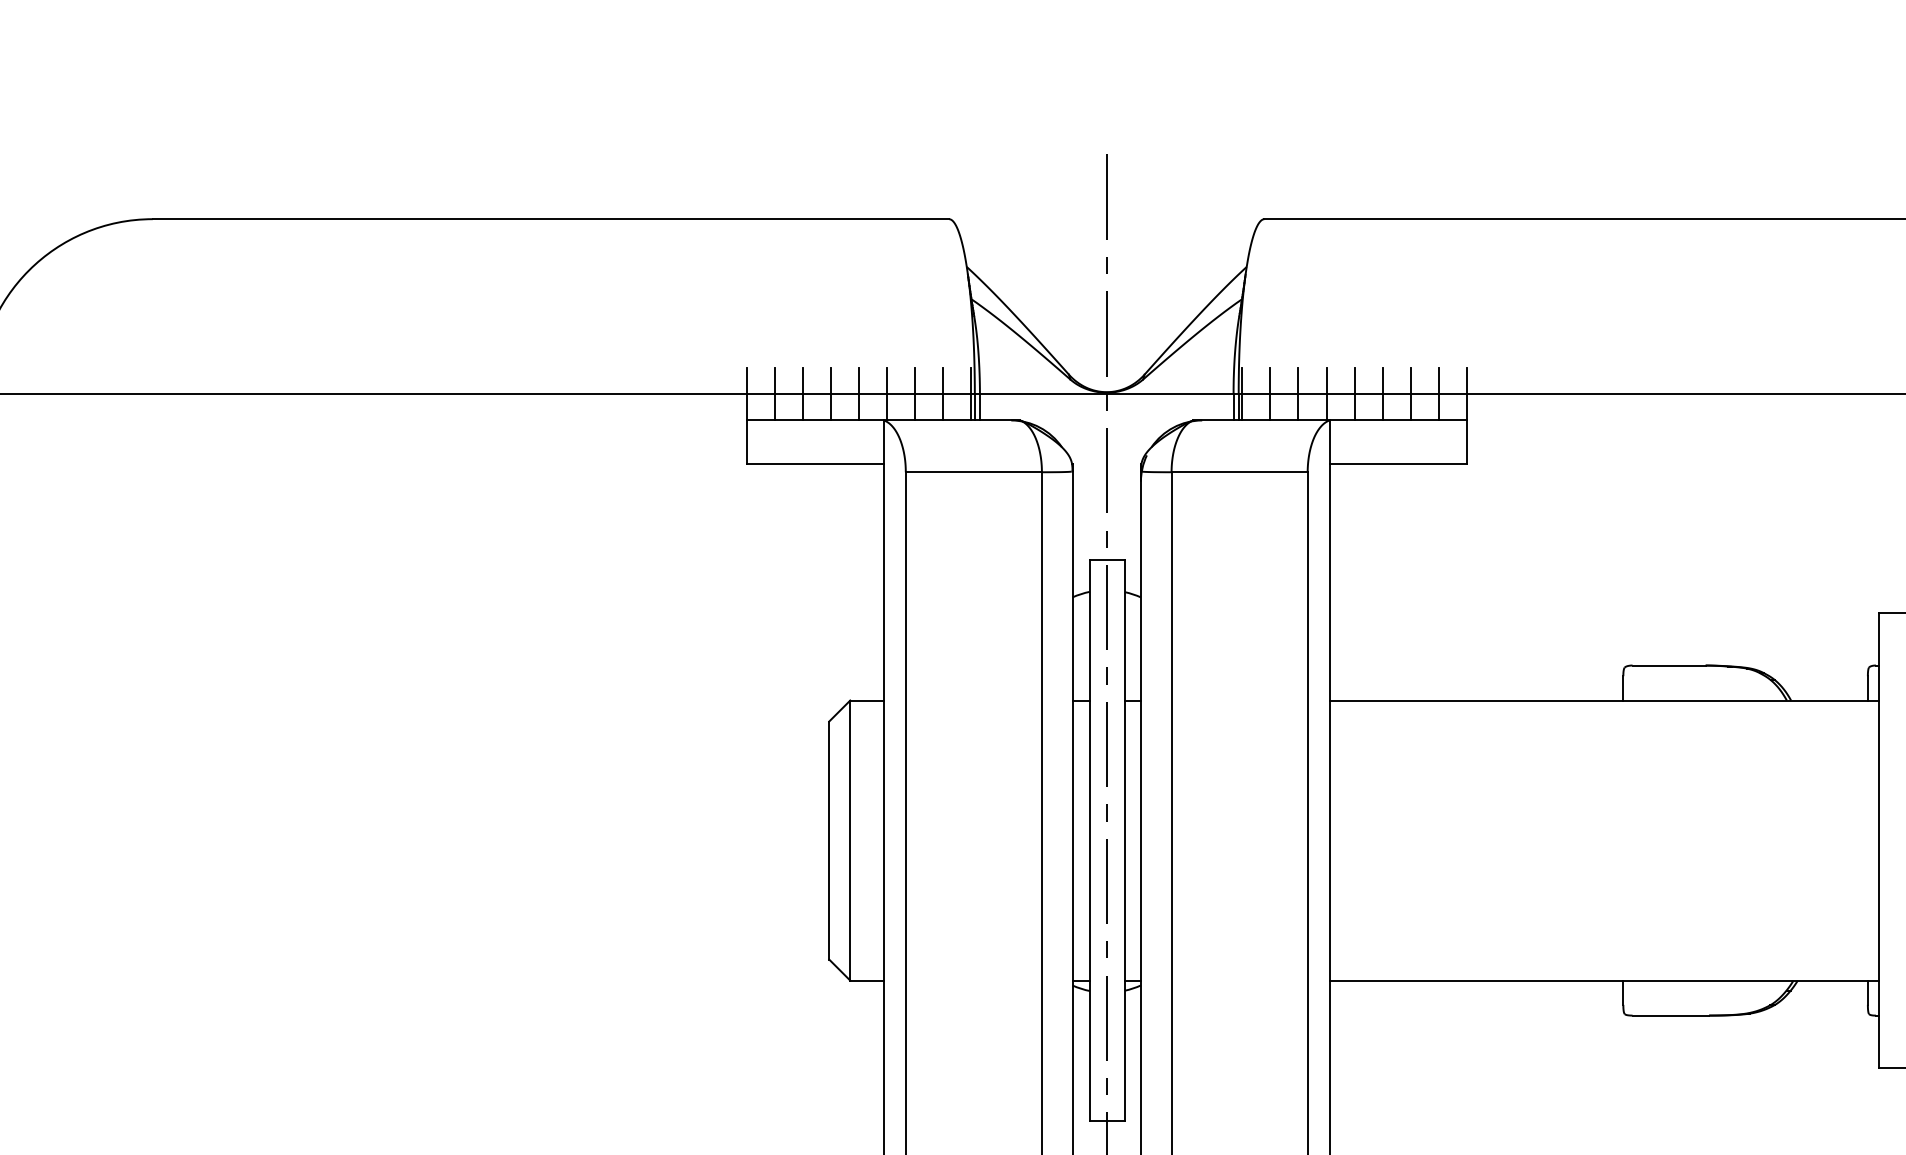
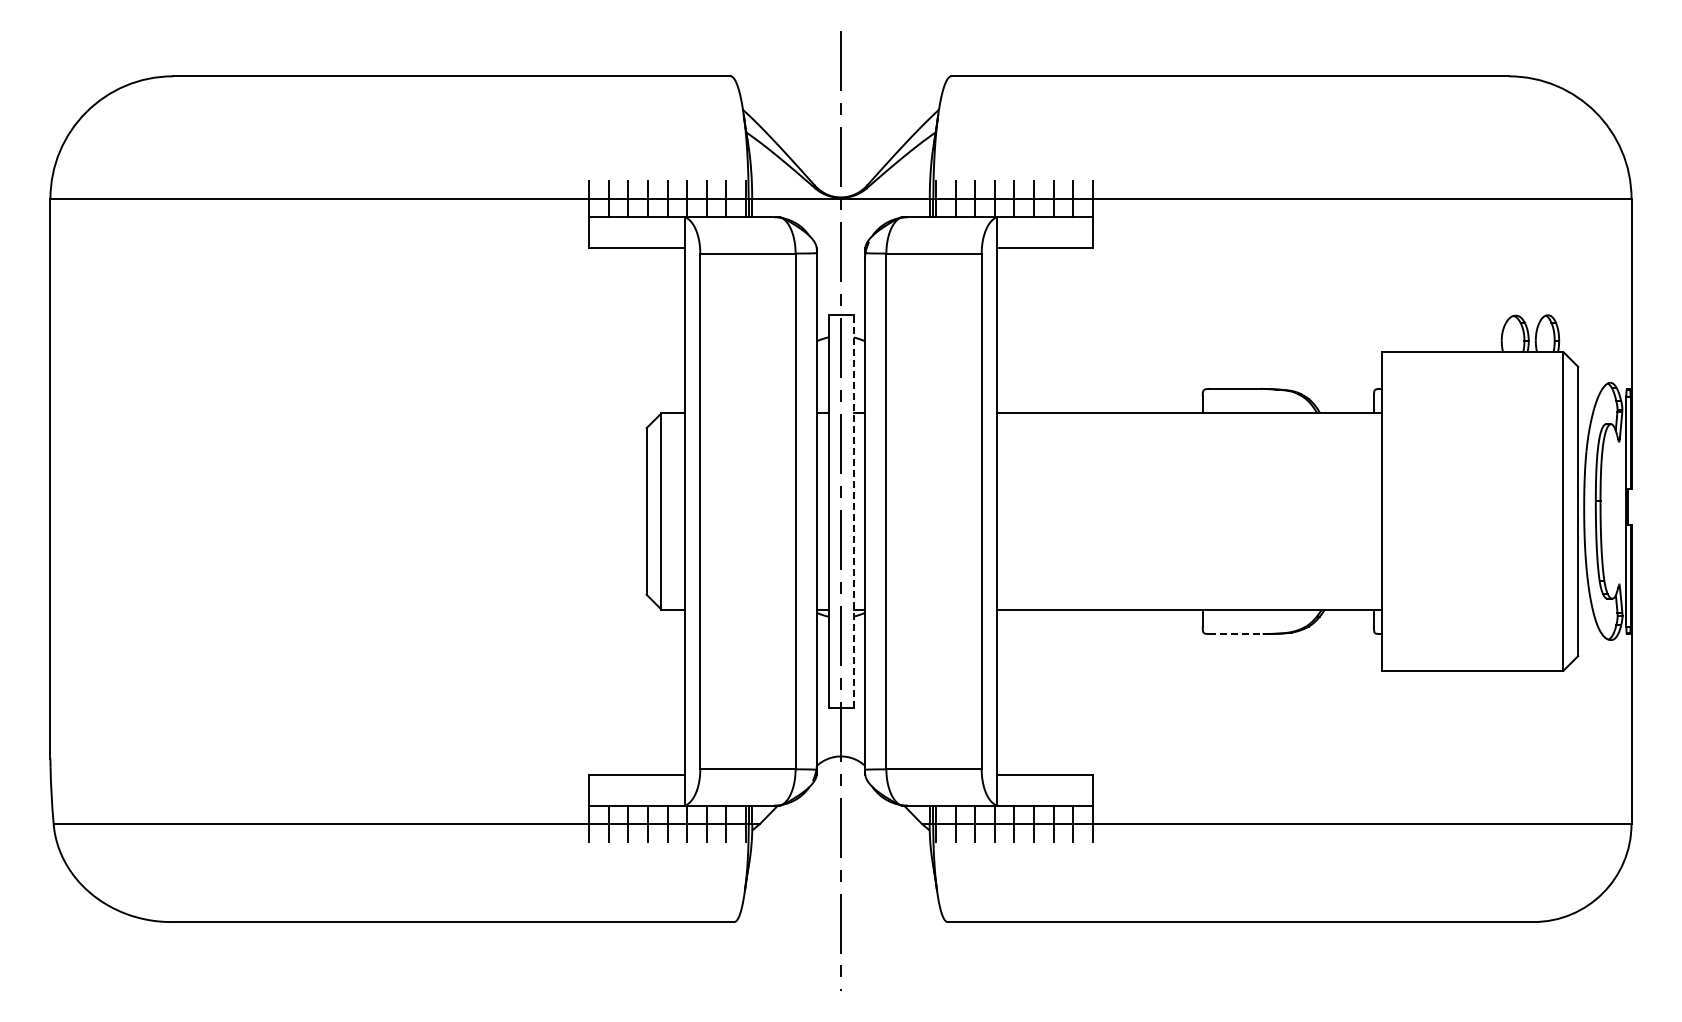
line: (1124, 839) -> (853, 510), solid -> dashed
line: (1670, 1016) -> (1235, 634), solid -> dashed

